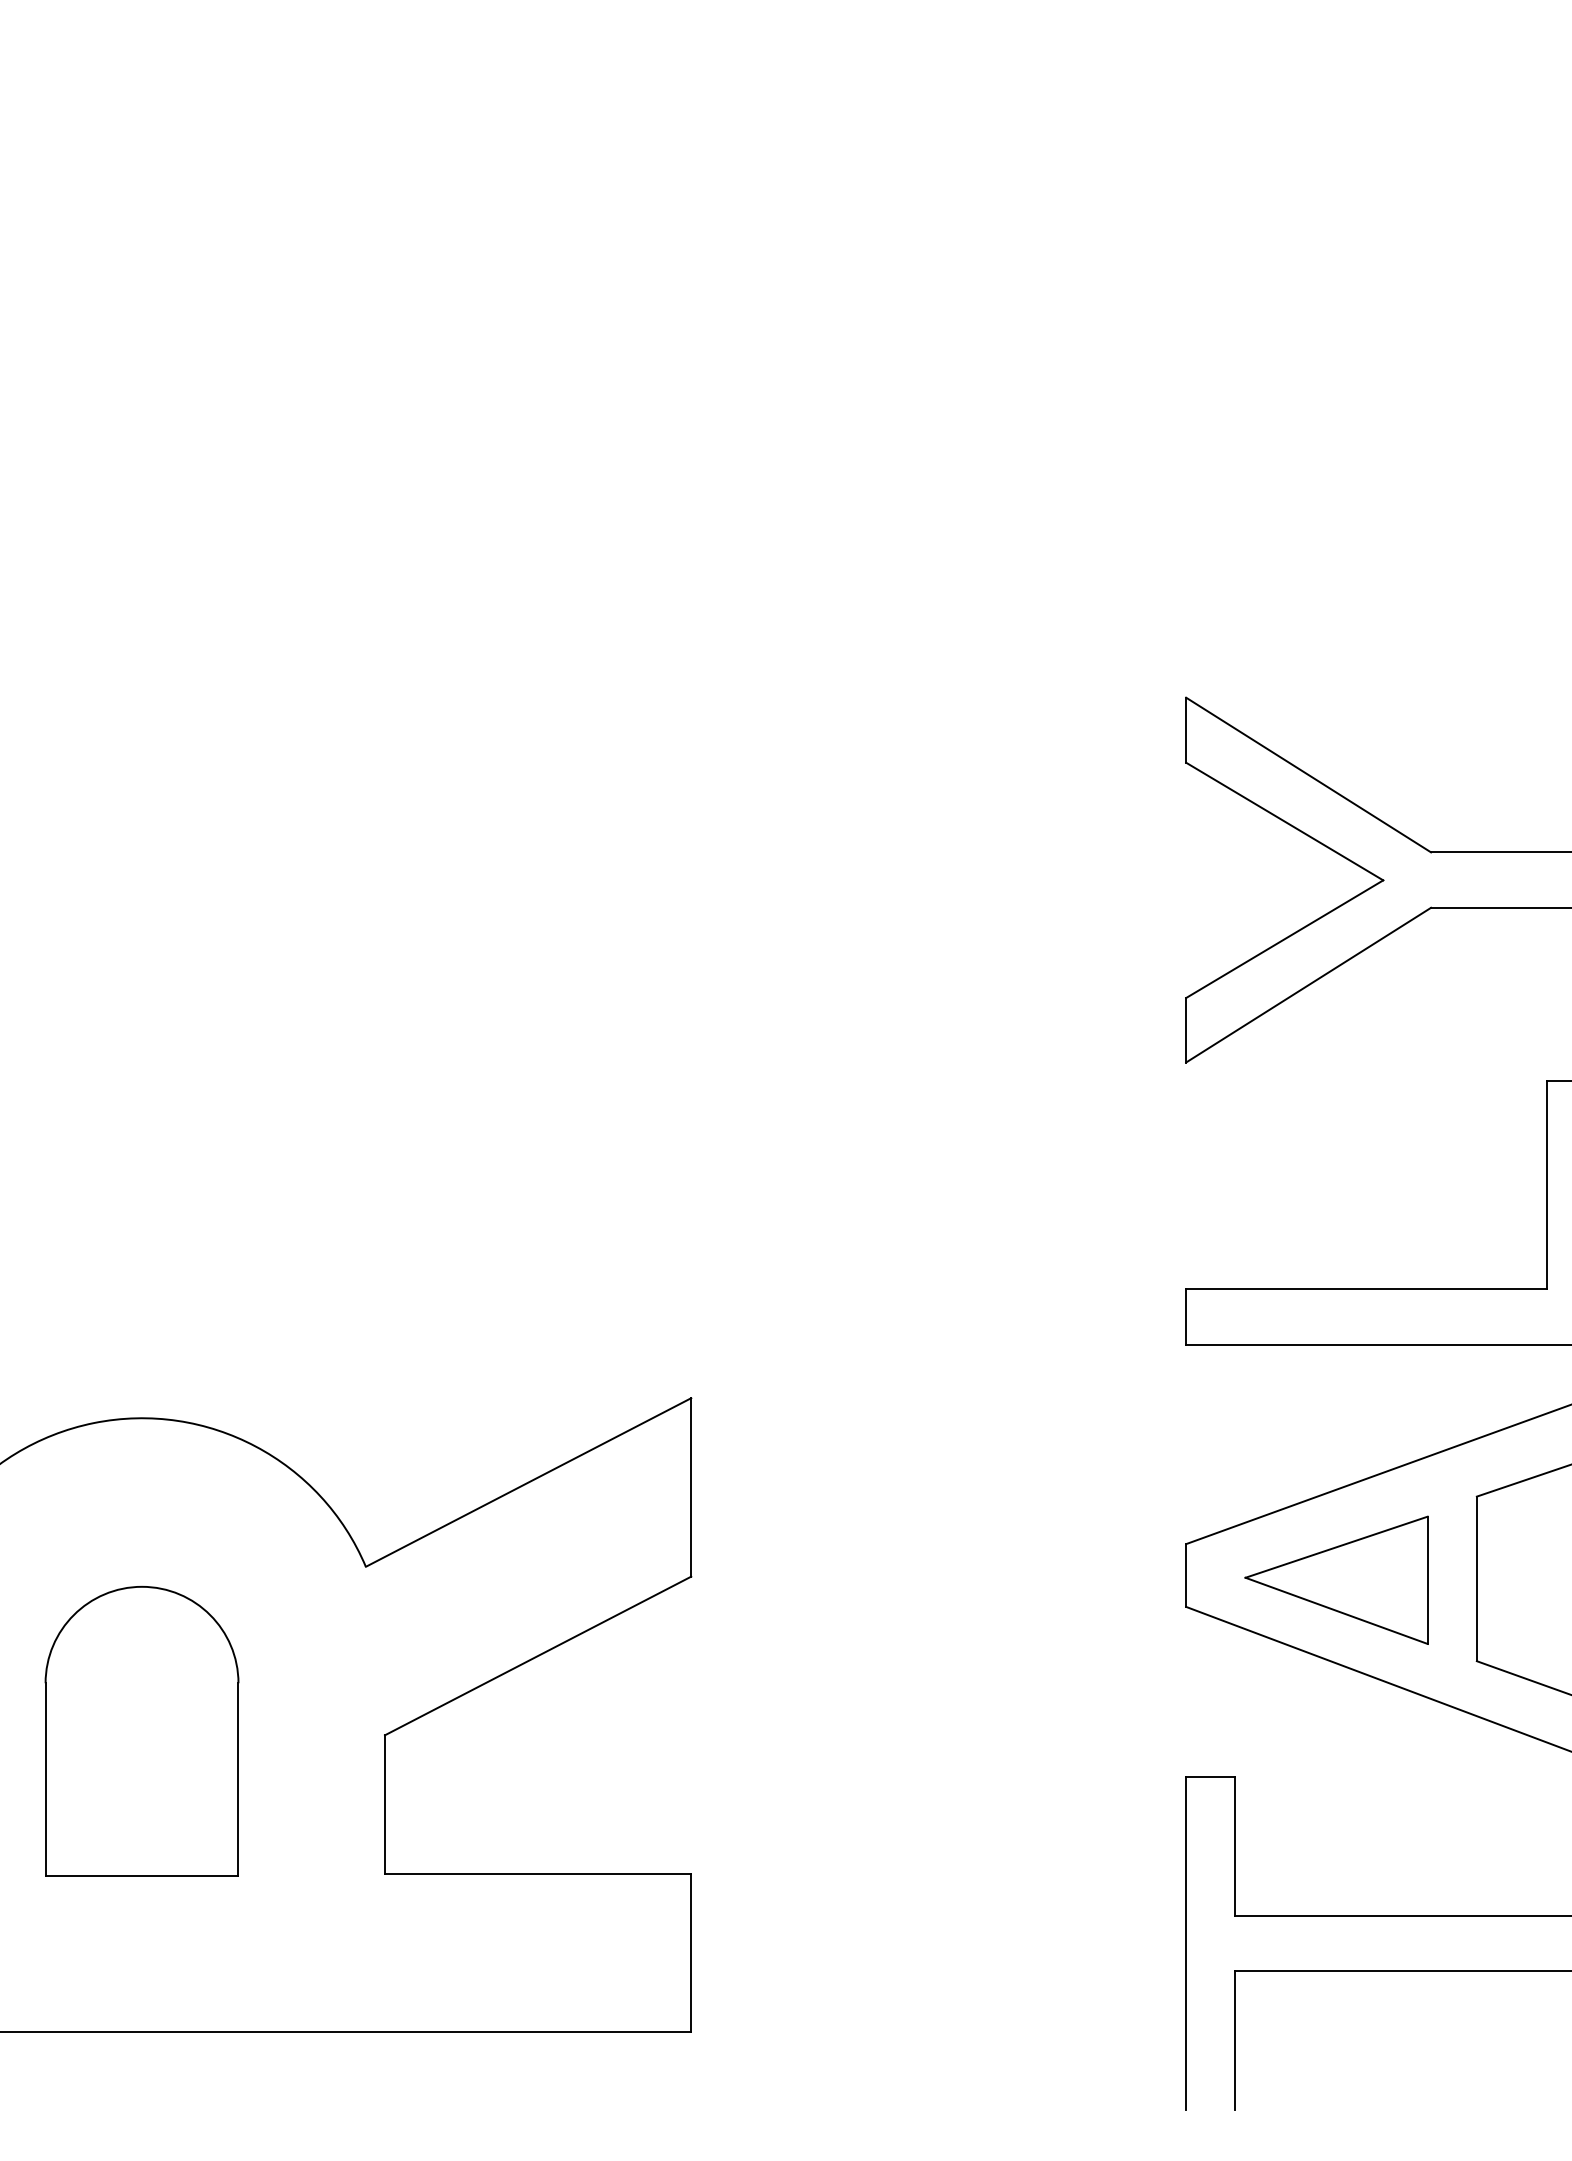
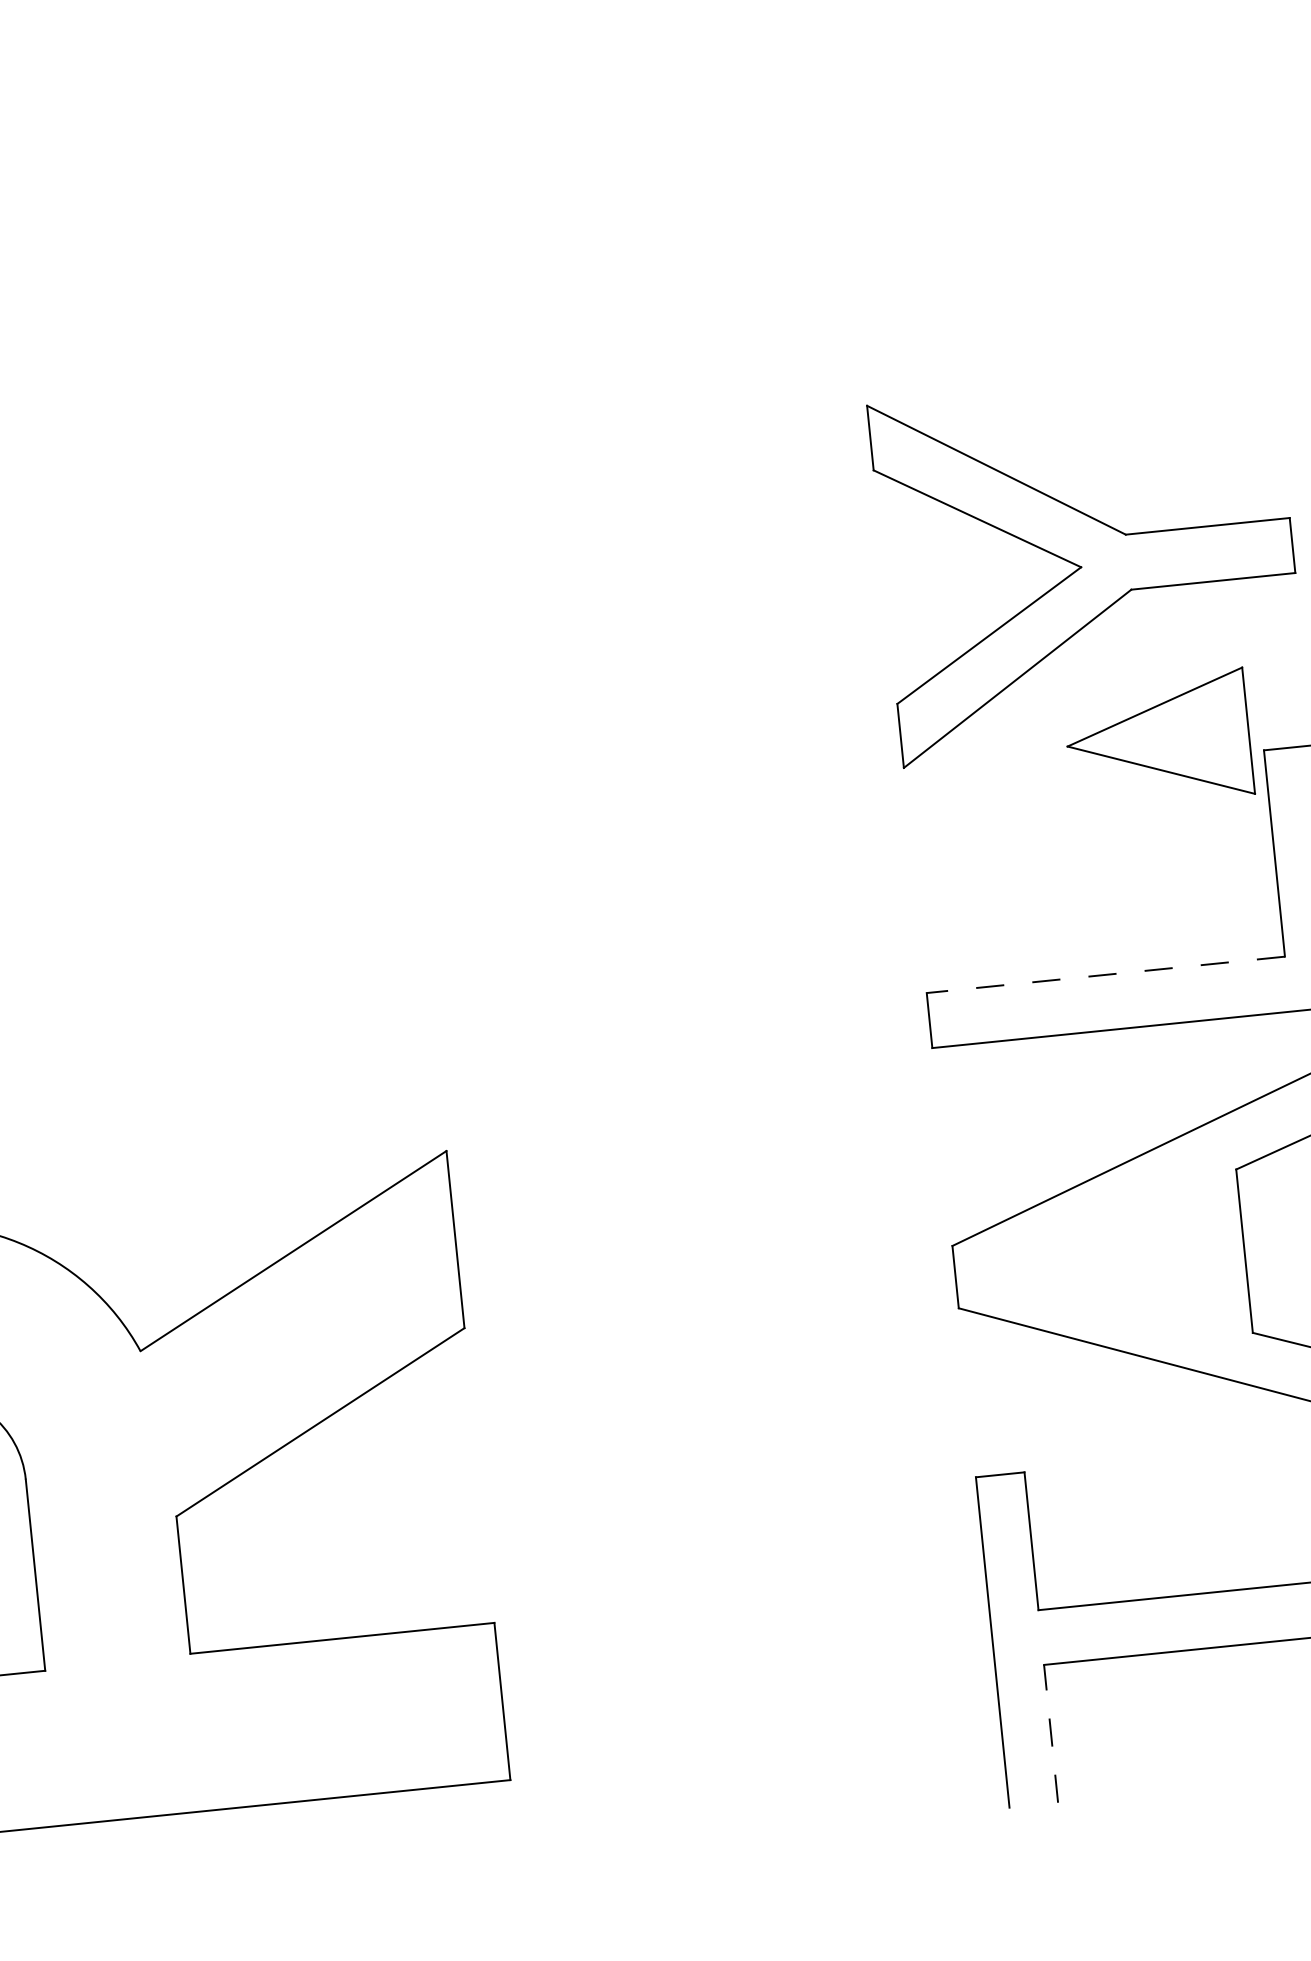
line: (1366, 1289) -> (1105, 975), solid -> dashed
part: (1336, 1579) -> (1158, 739), moved
line: (1235, 2040) -> (1051, 1733), solid -> dashed

